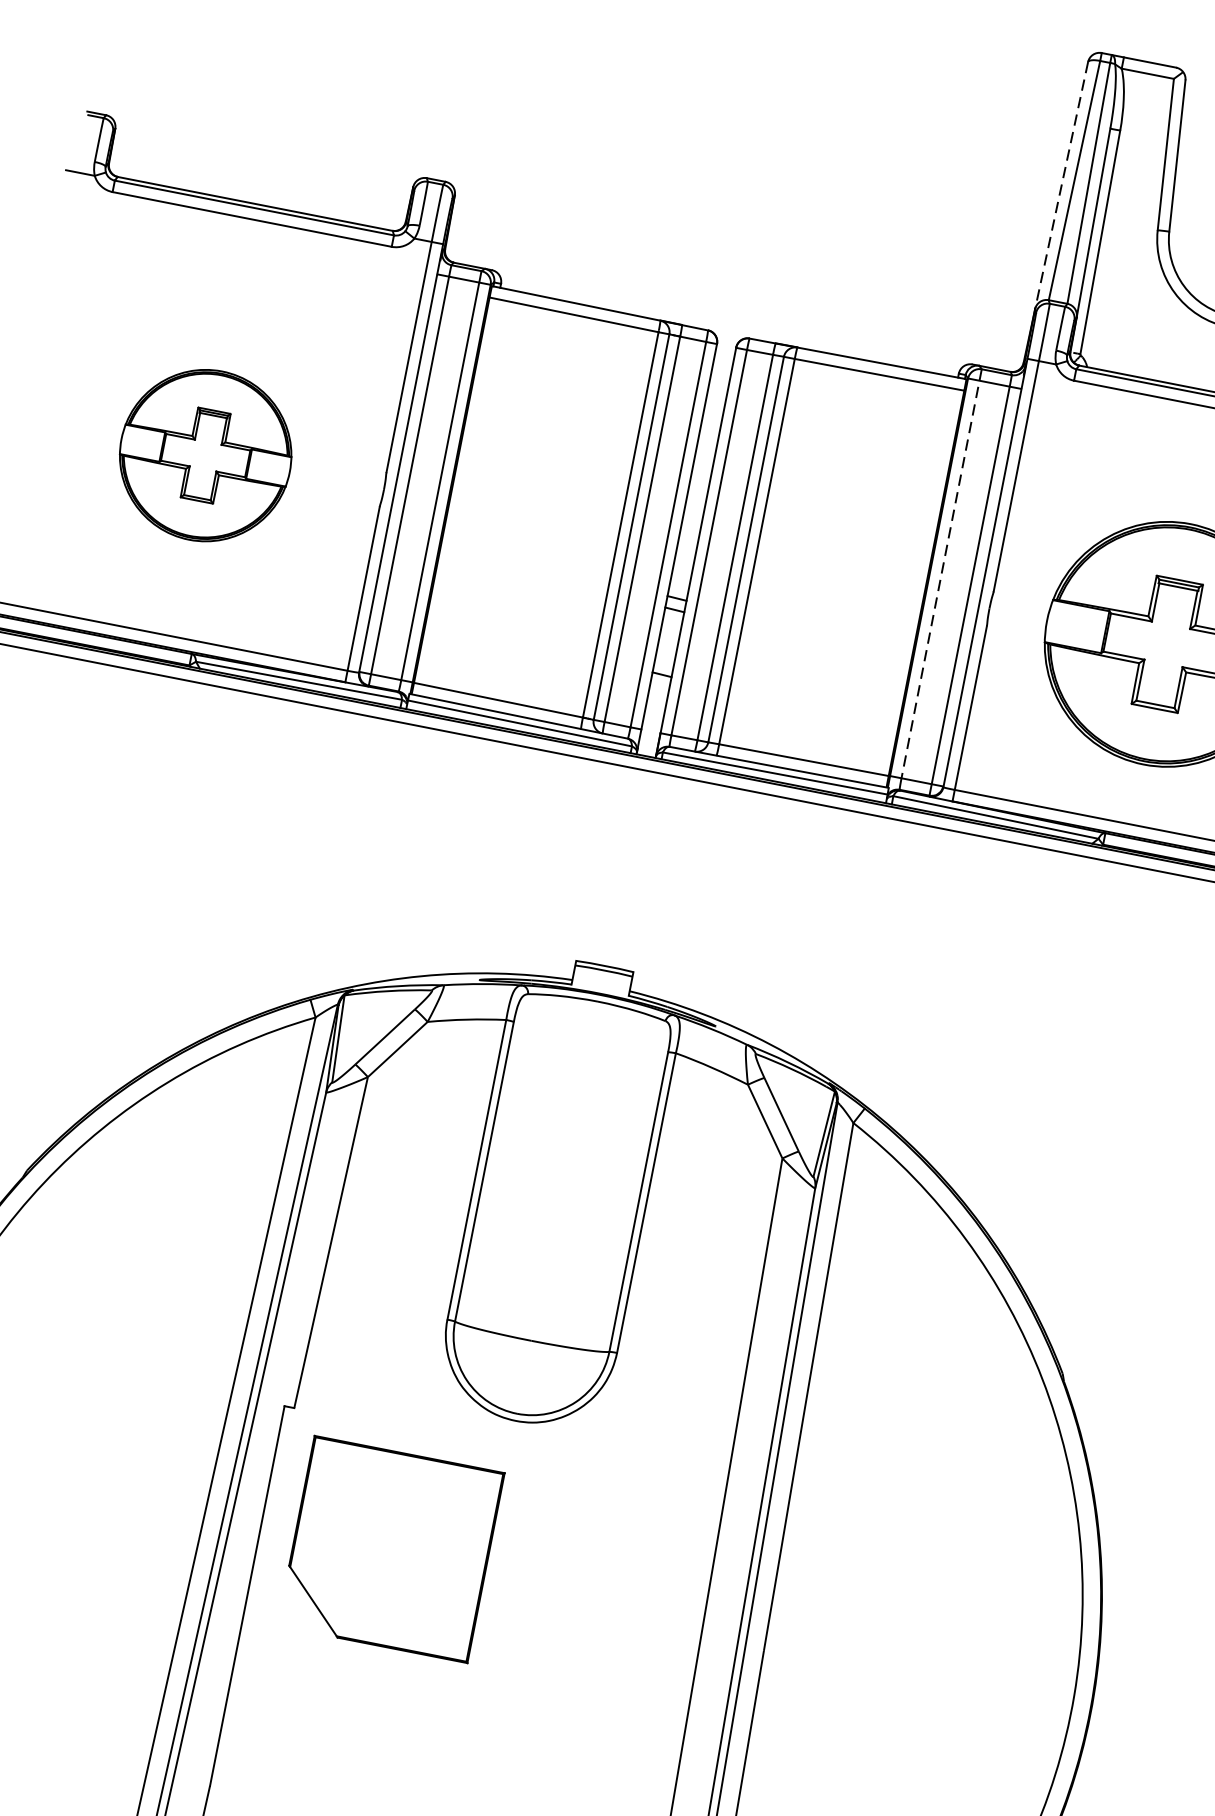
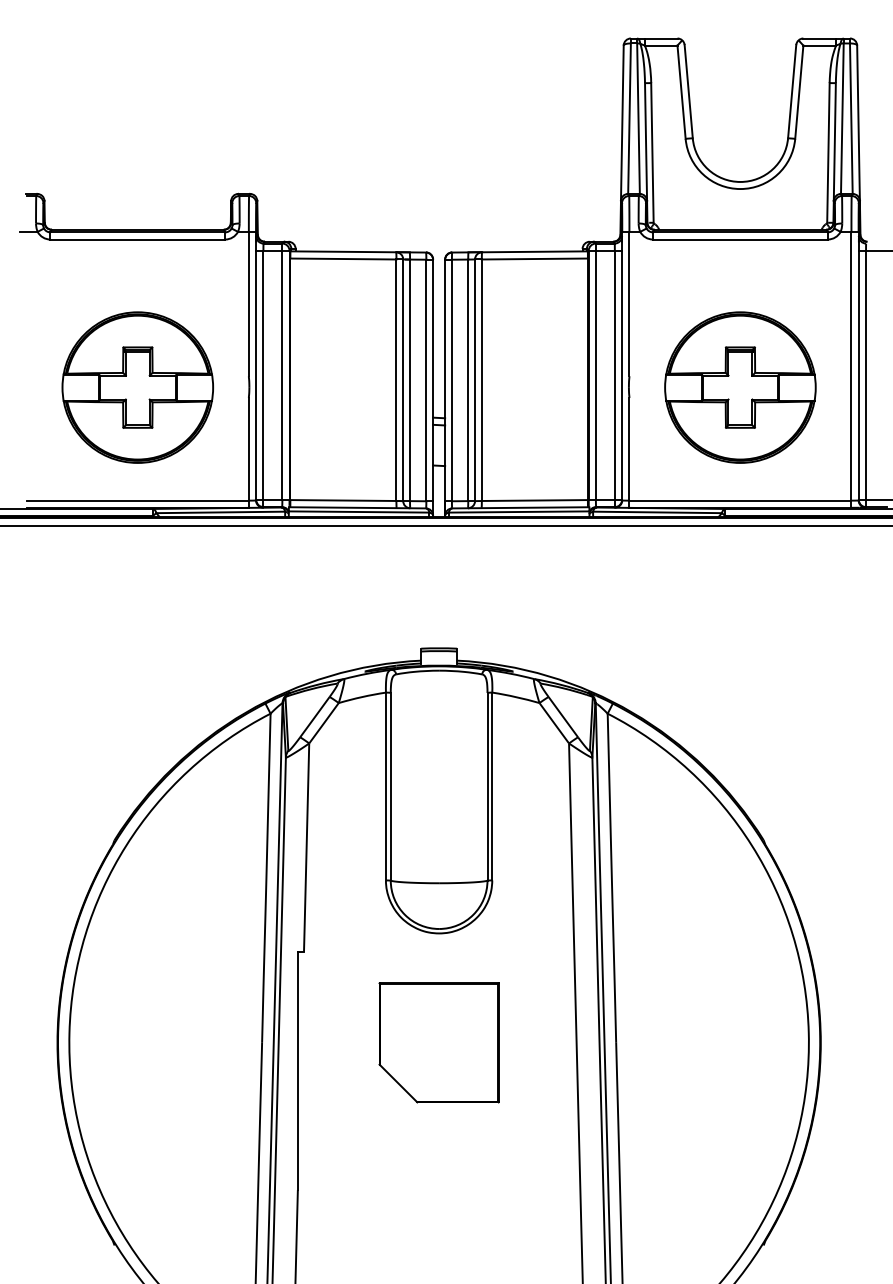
line: (1061, 186) -> (622, 123), dashed -> solid
part: (205, 455) -> (137, 387), size x1.43
line: (940, 574) -> (595, 372), dashed -> solid
part: (390, 1548) -> (438, 1042), moved

